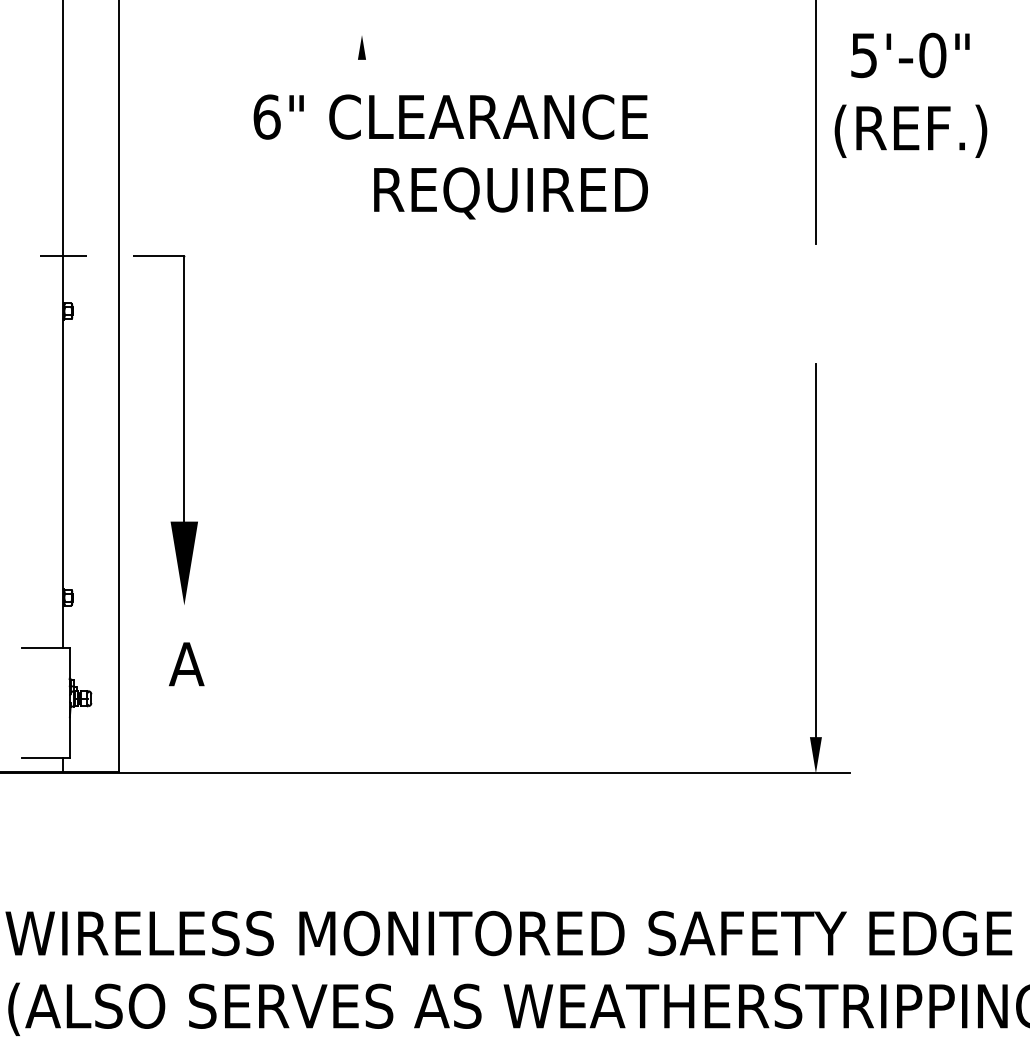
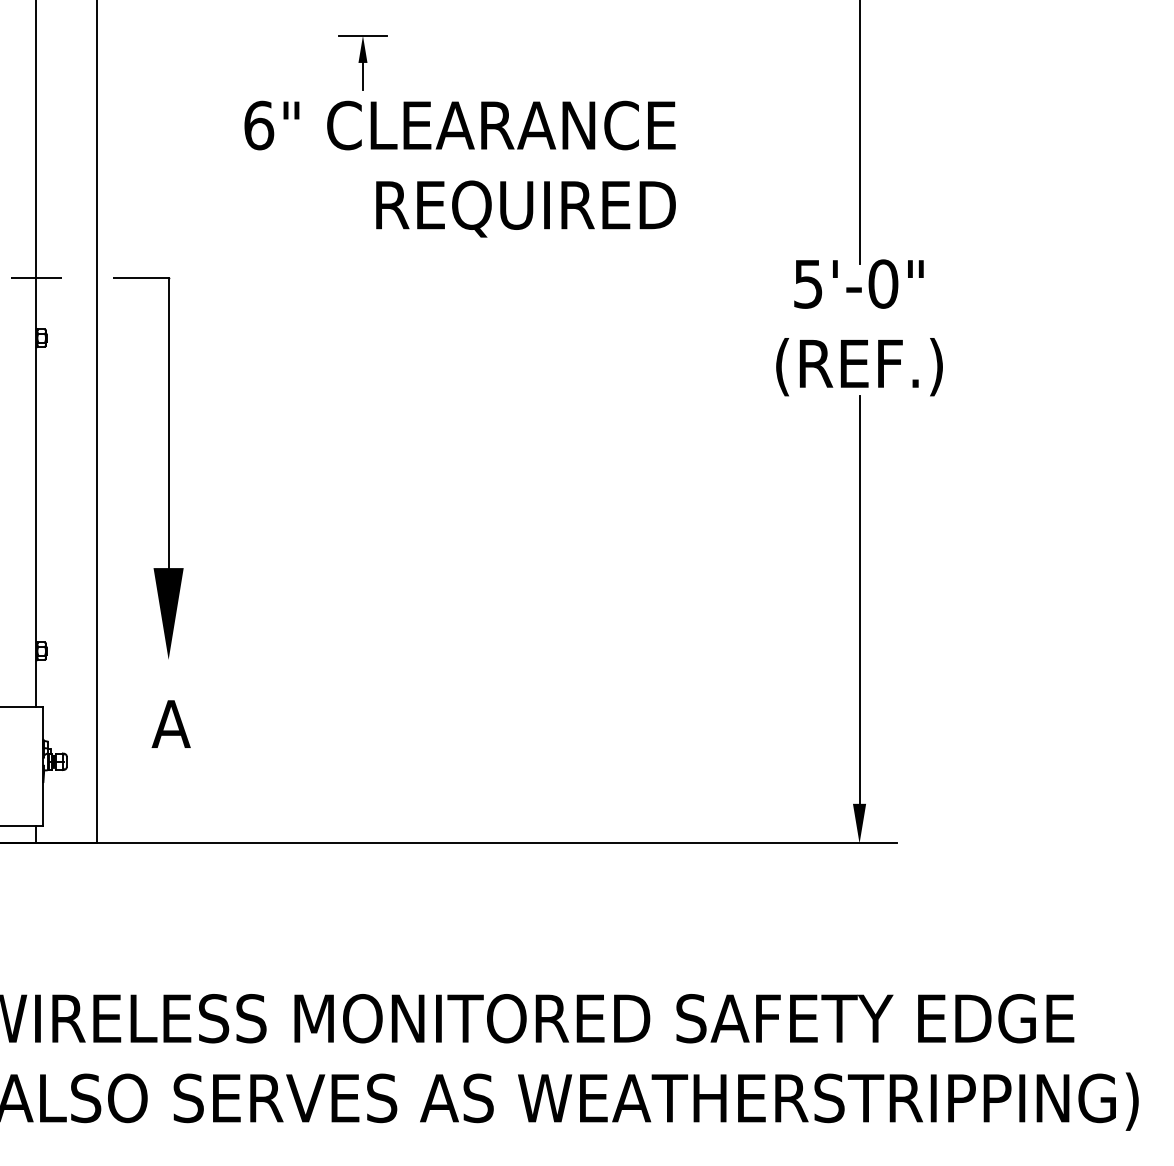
line: (361, 34) -> (362, 35), added
line: (361, 72) -> (362, 76), added
text: (910, 95) -> (859, 327), moved

